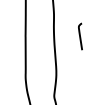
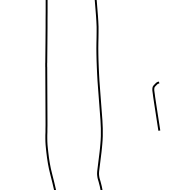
curve: (80, 36) -> (156, 105), moved

